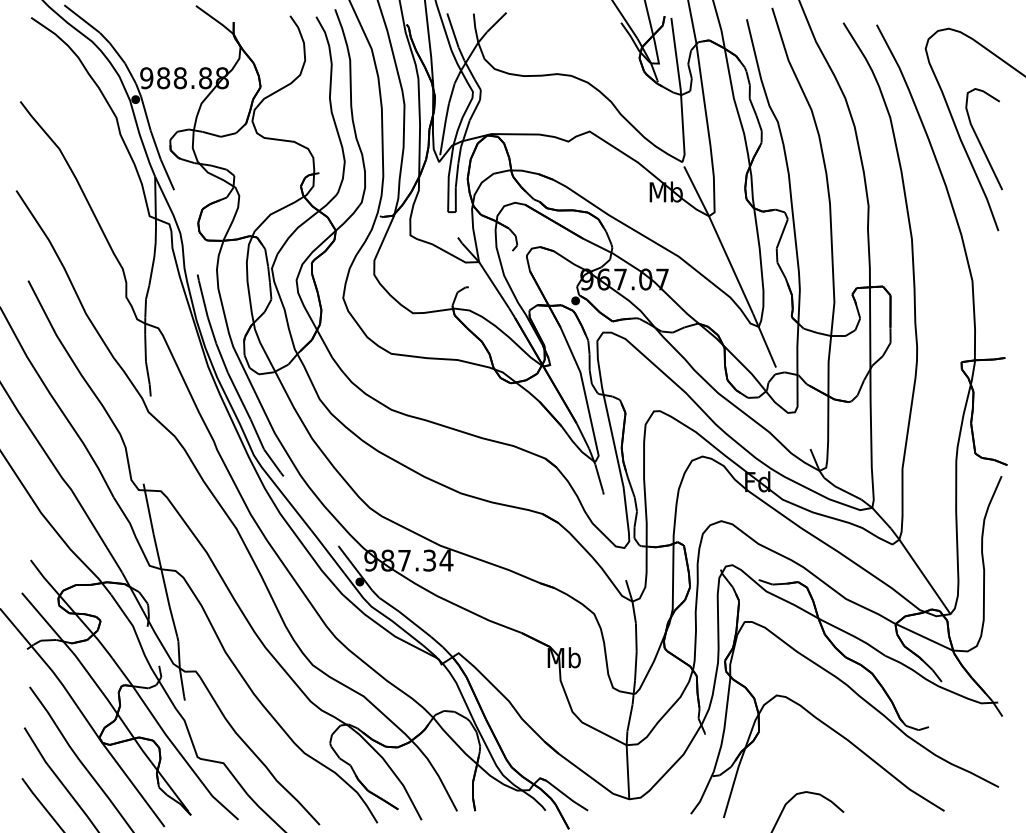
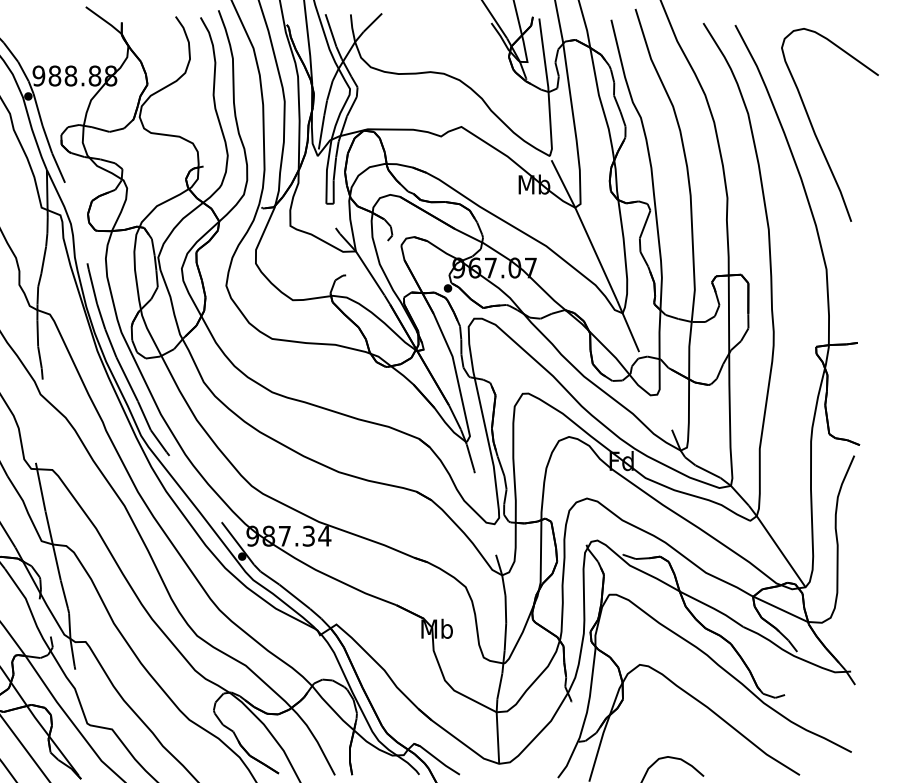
curve: (980, 141) -> (834, 136), removed

